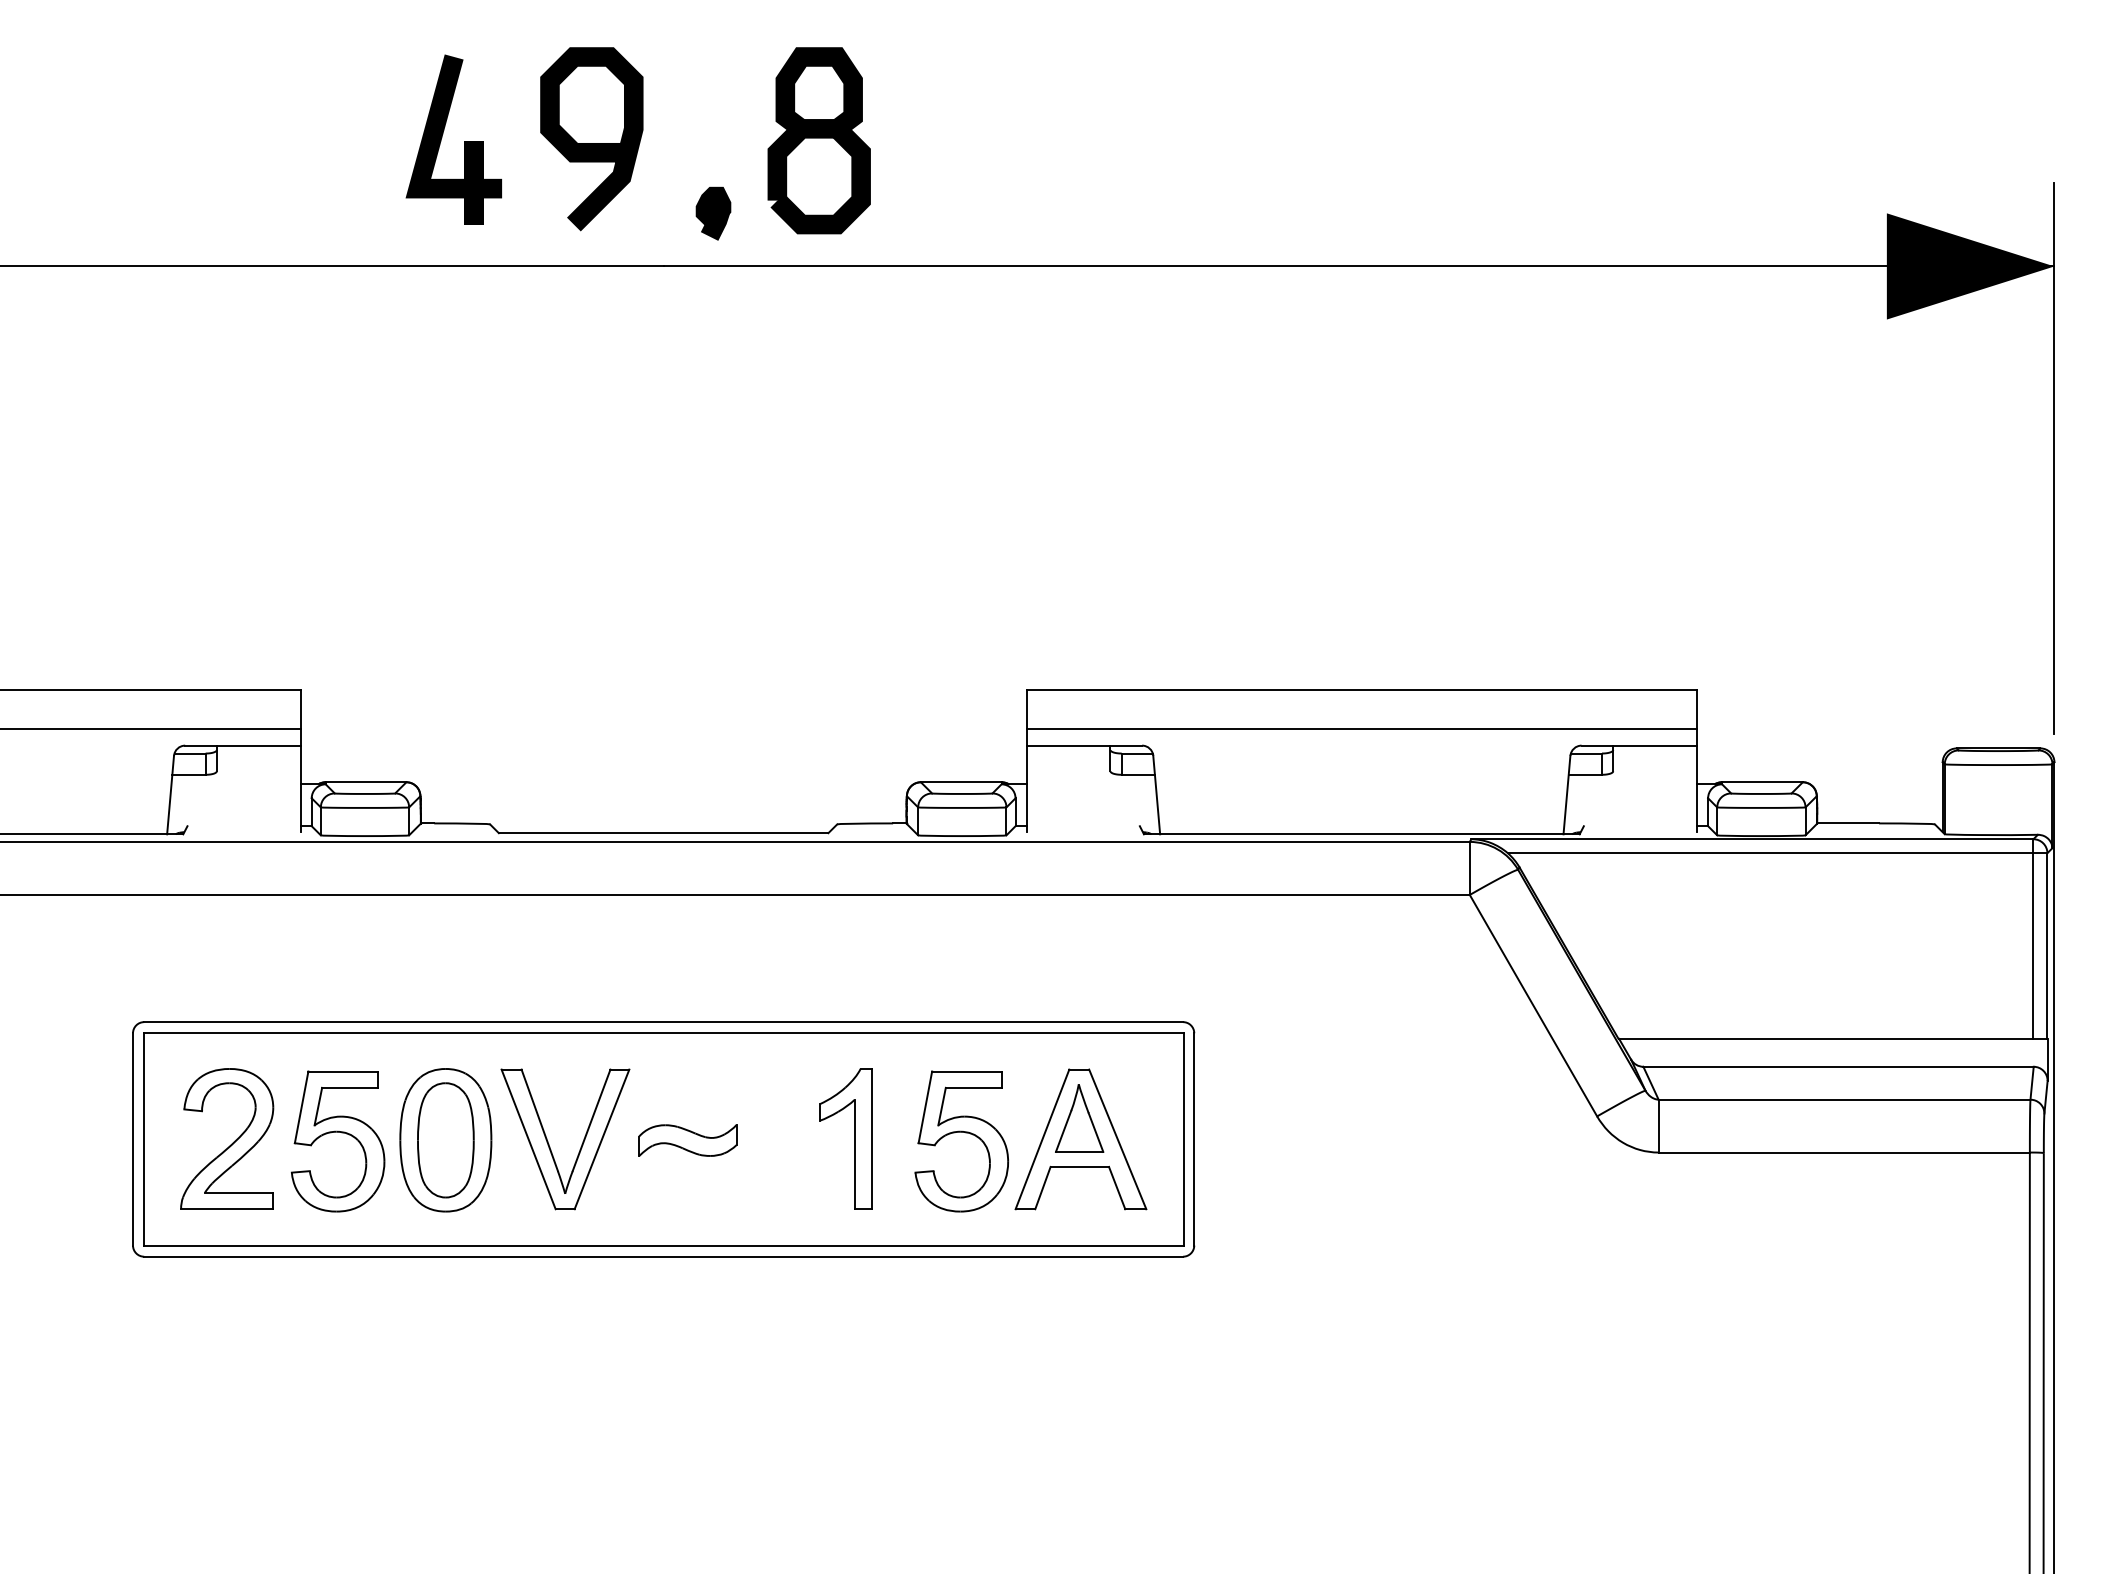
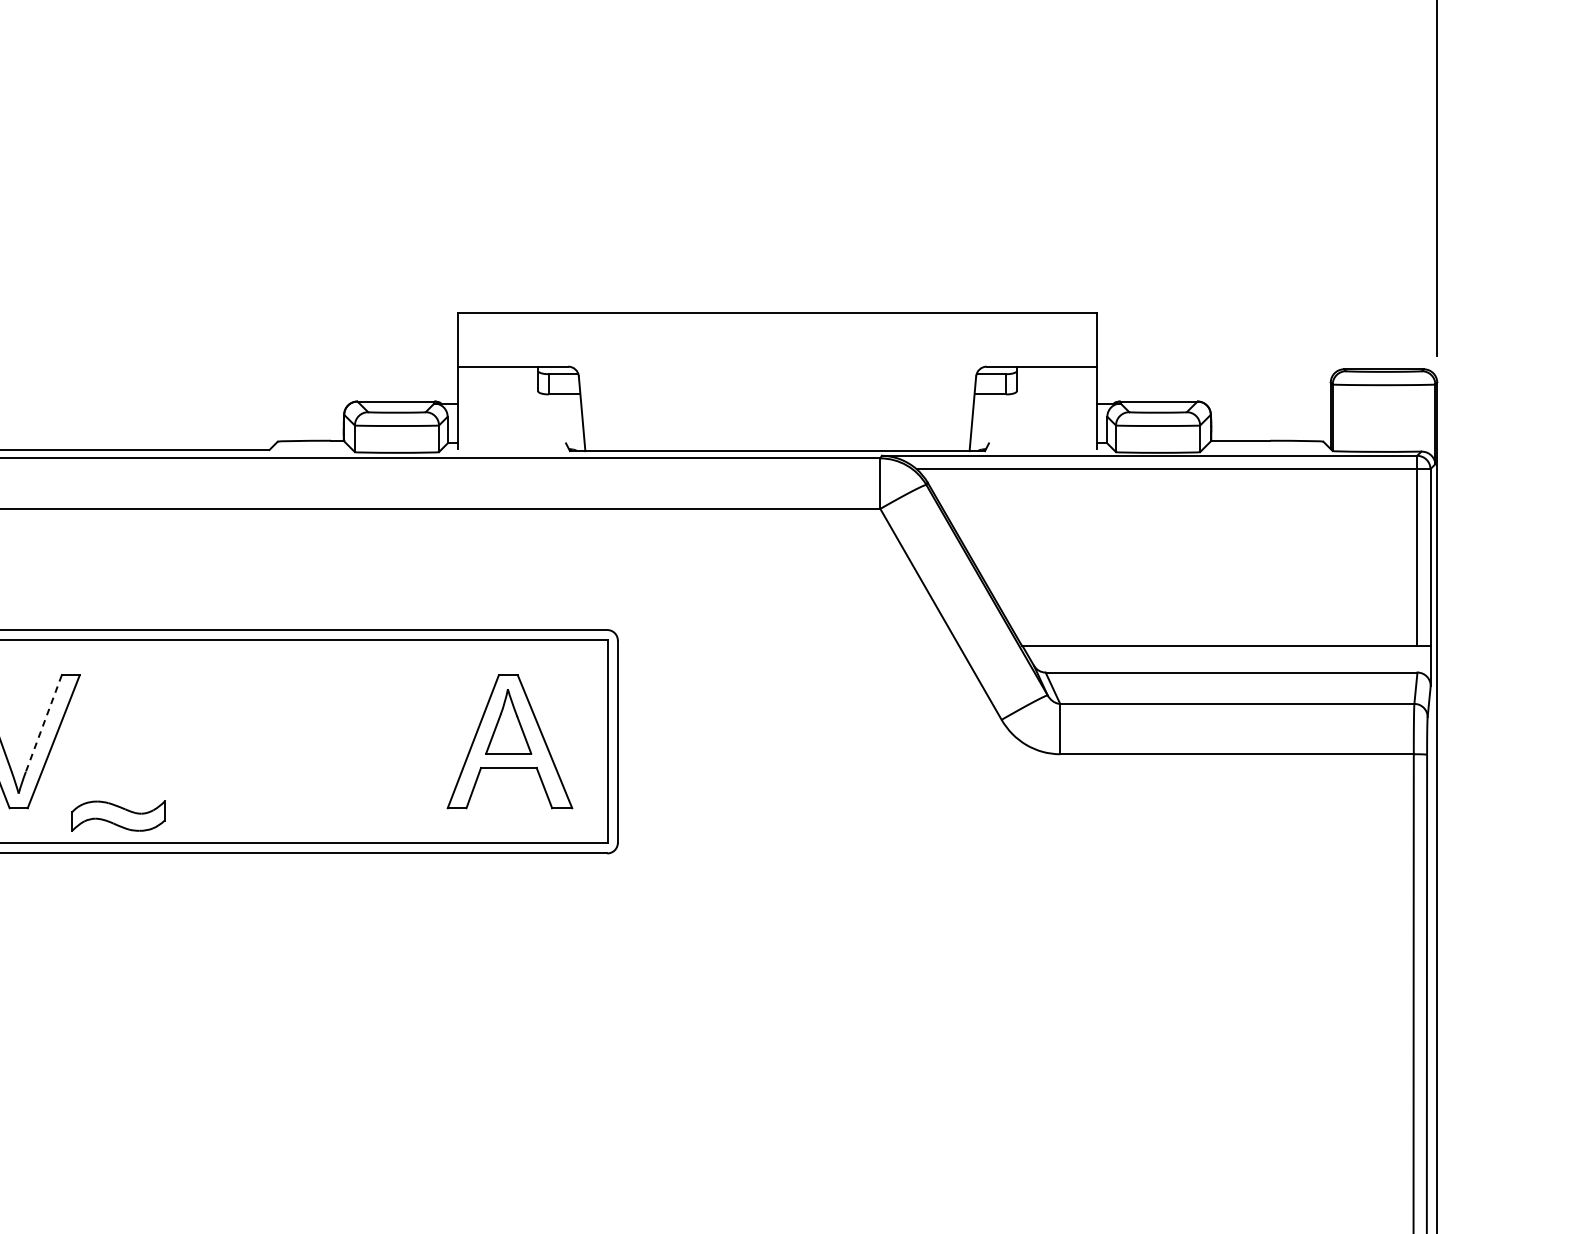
line: (1361, 728) -> (777, 350), removed
line: (591, 1120) -> (43, 723), solid -> dashed
part: (965, 1133) -> (399, 736), removed
part: (854, 1138) -> (294, 740), removed
part: (687, 1140) -> (118, 816), moved

